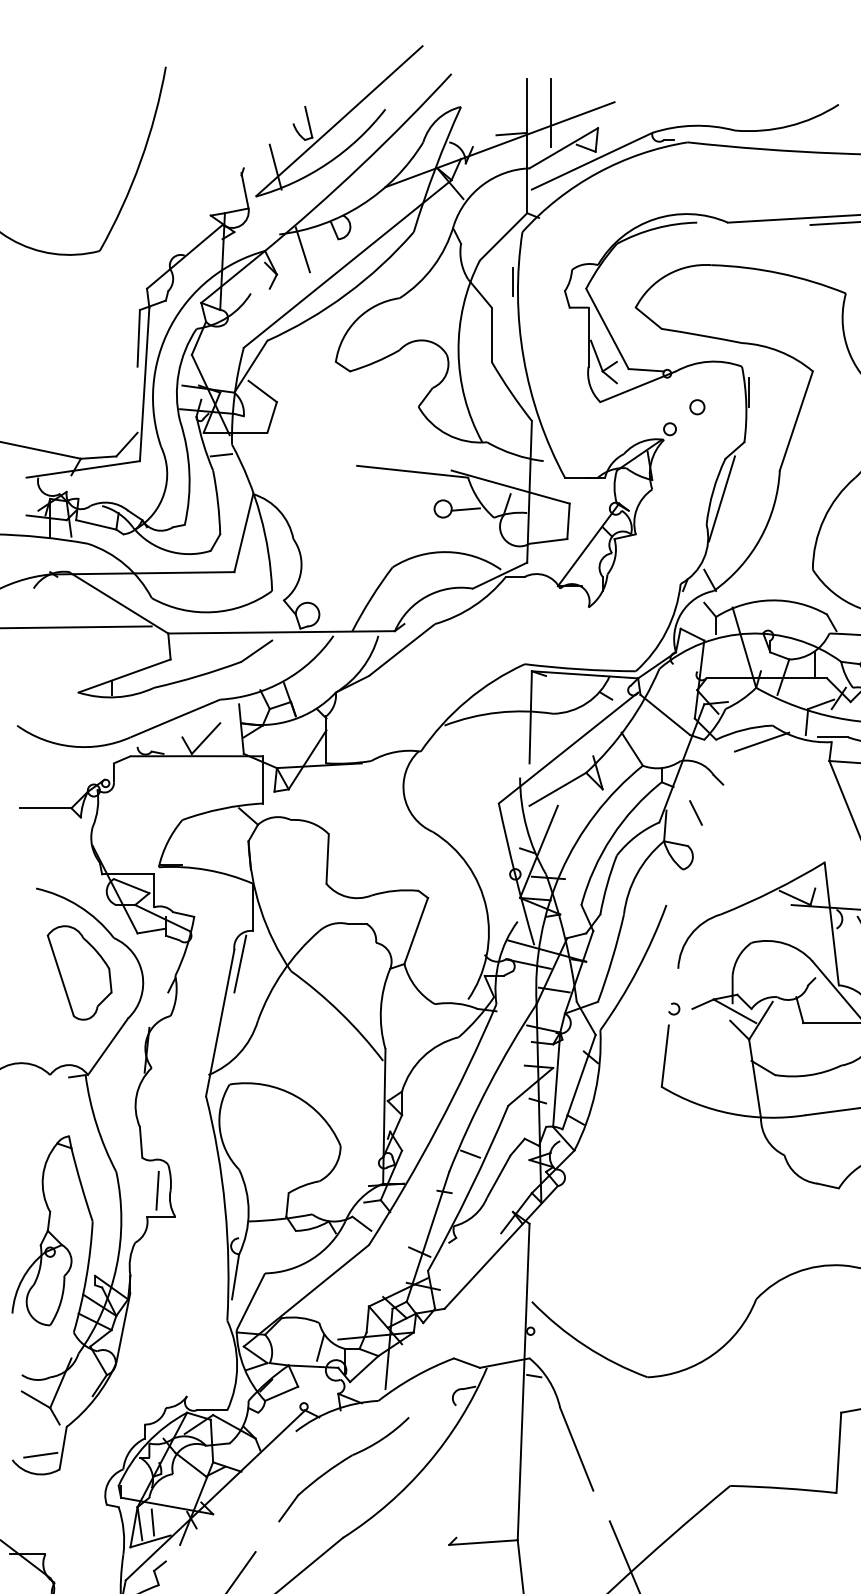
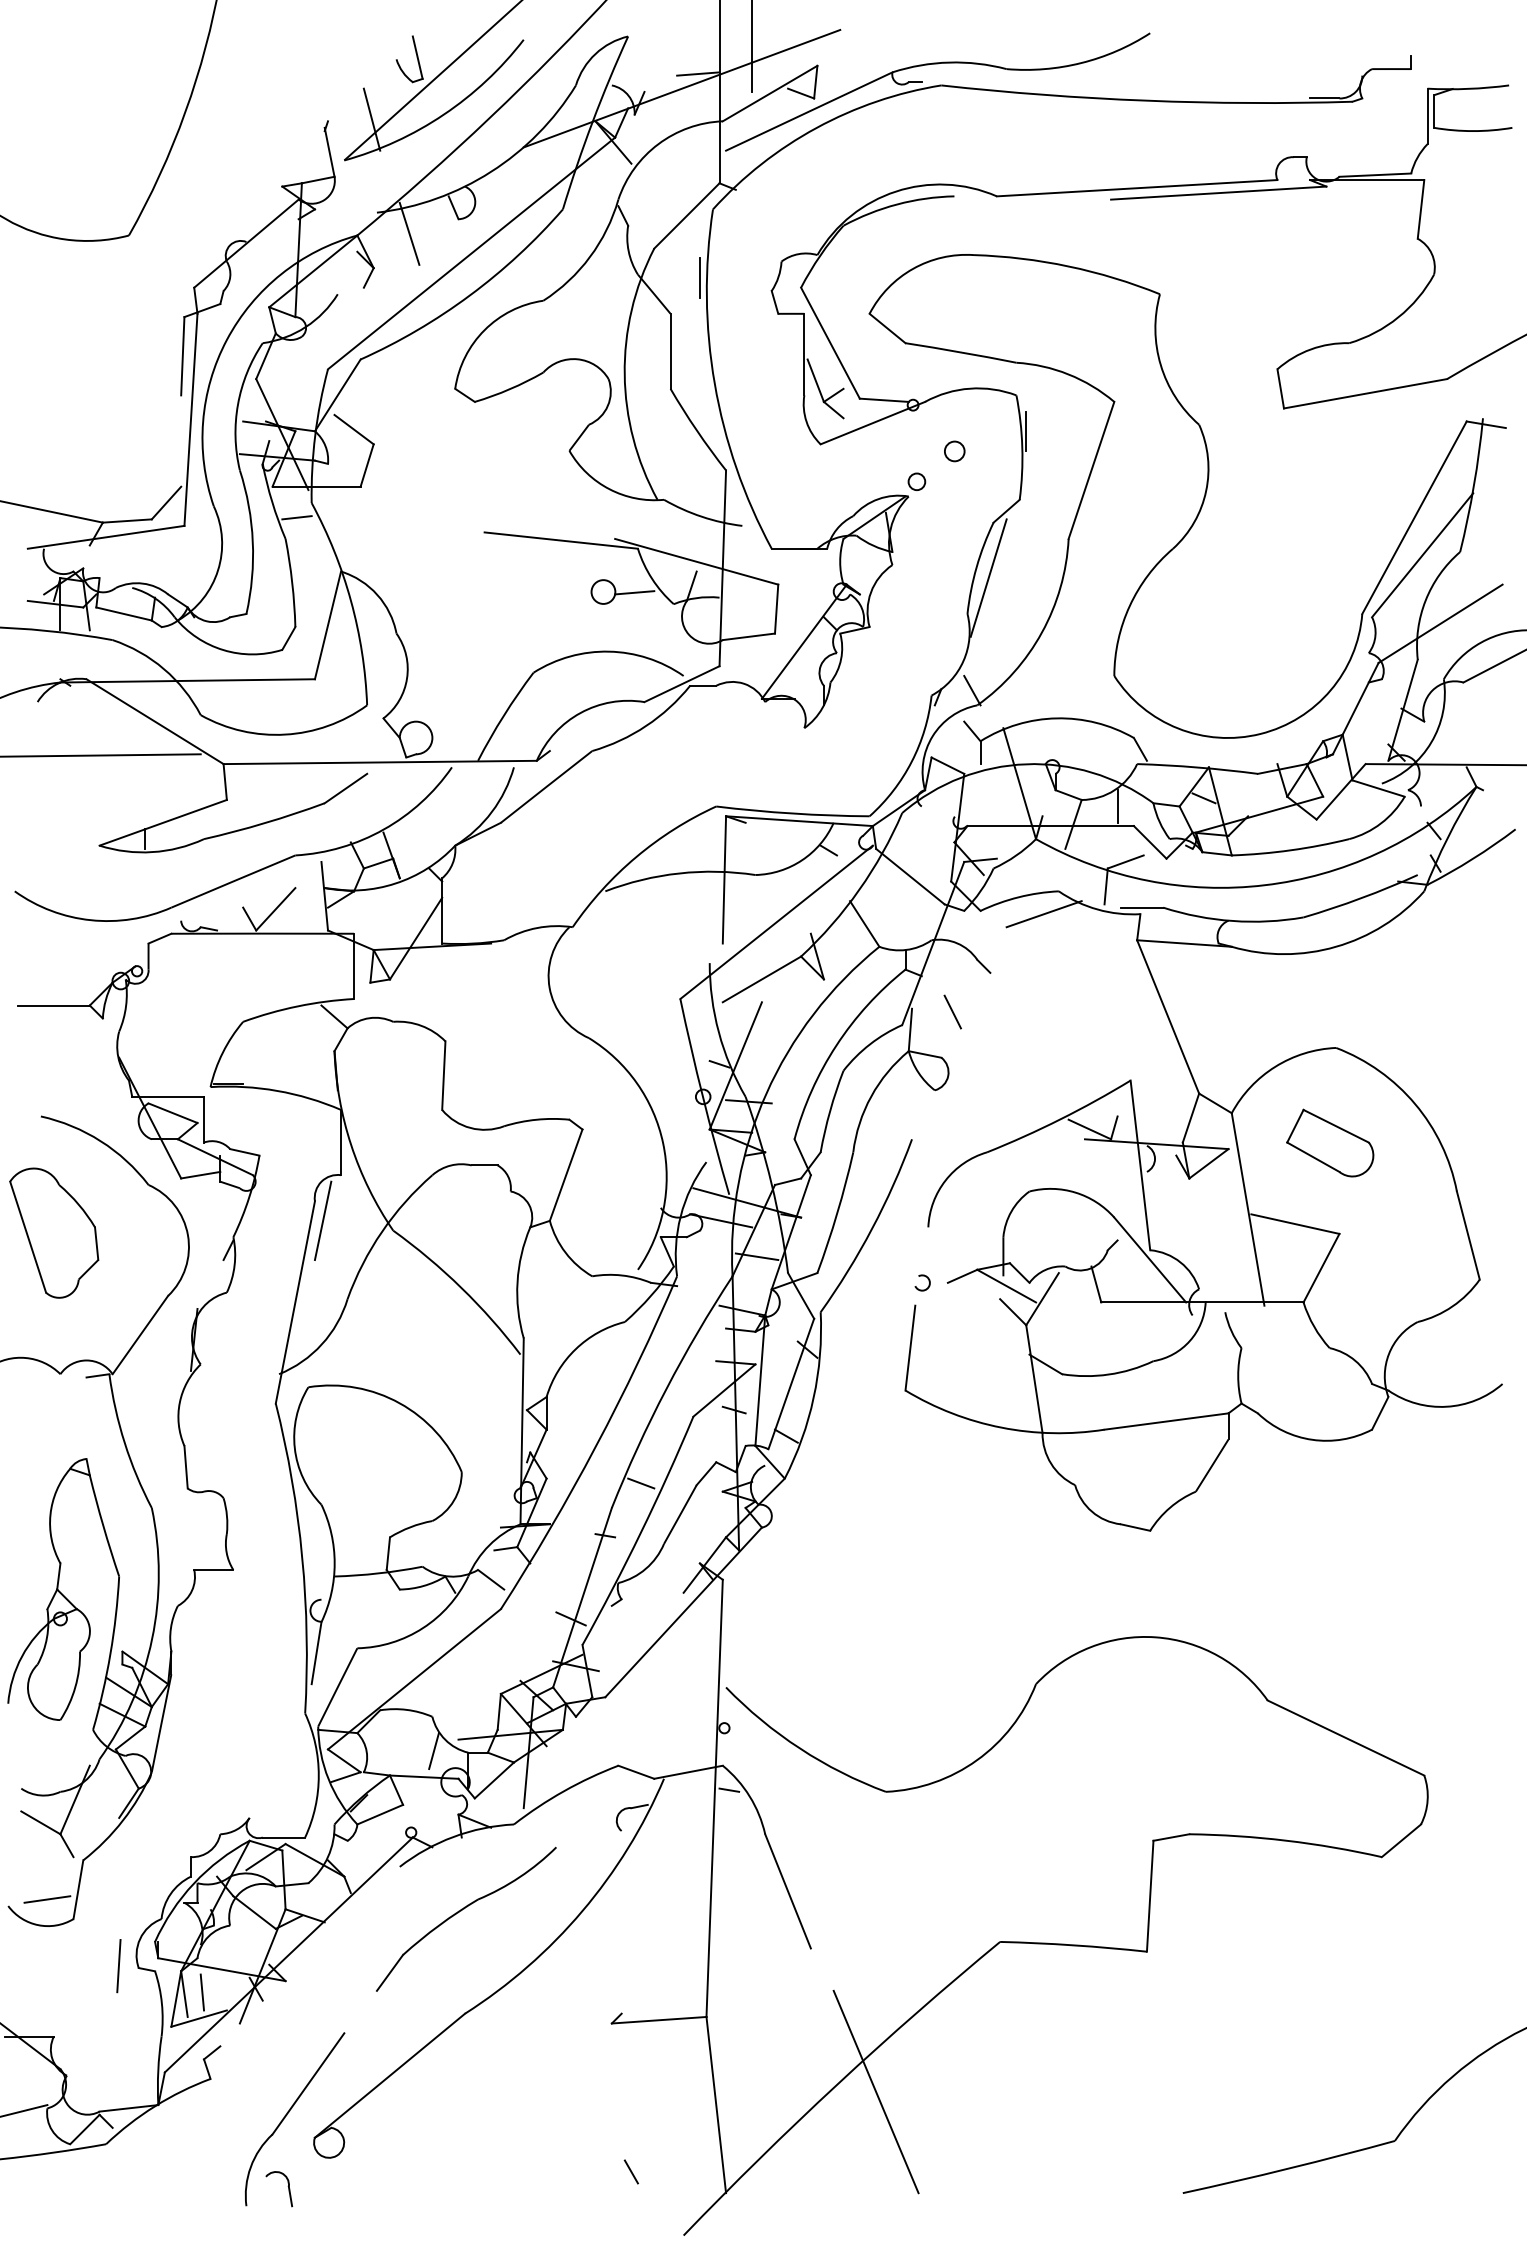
line: (839, 698) -> (1150, 853), removed
part: (79, 972) -> (54, 1232), moved
line: (157, 1191) -> (118, 1966), moved

